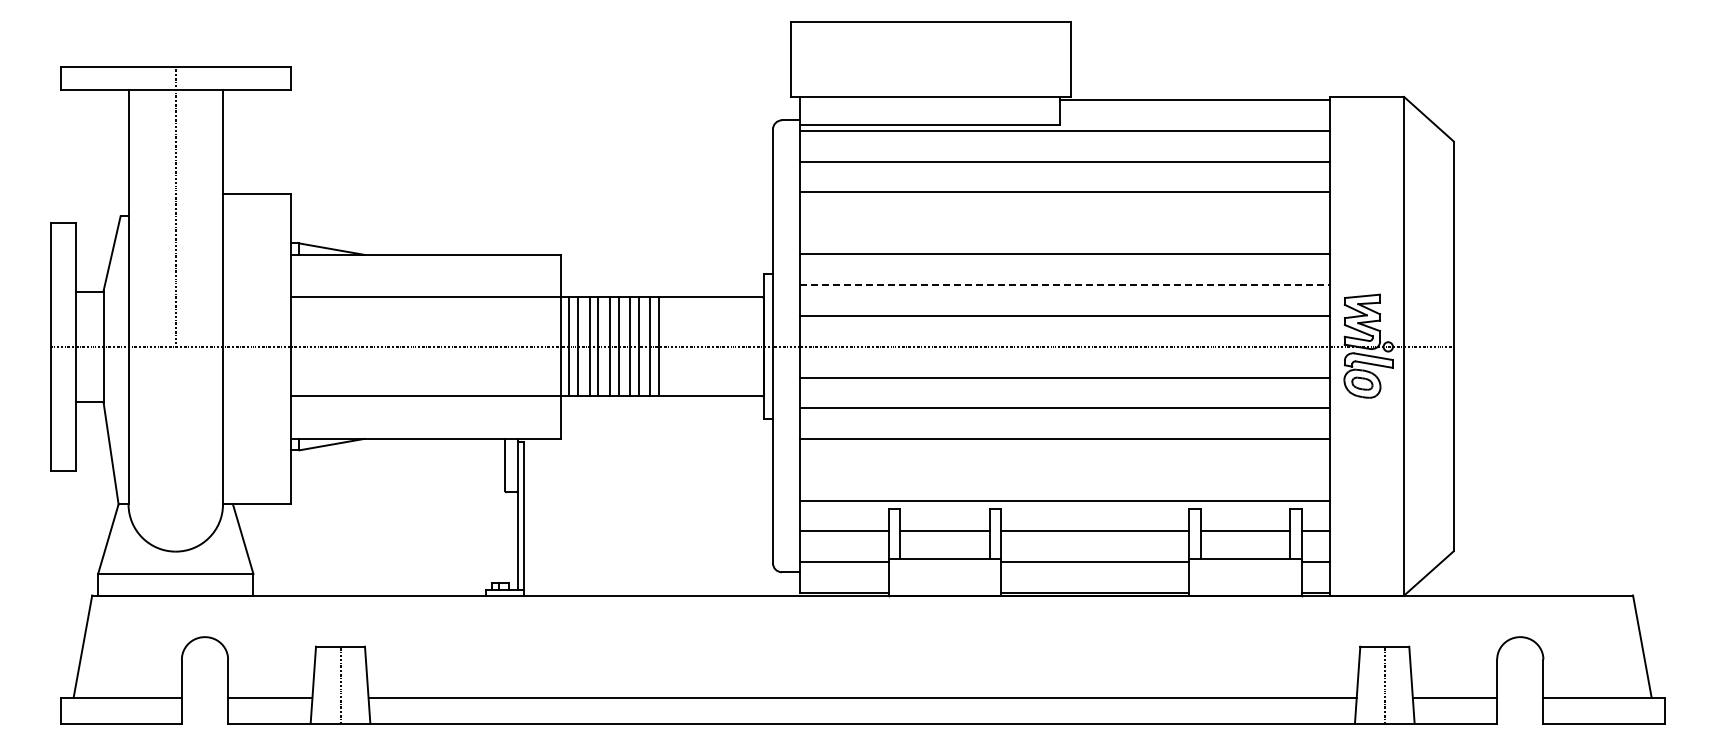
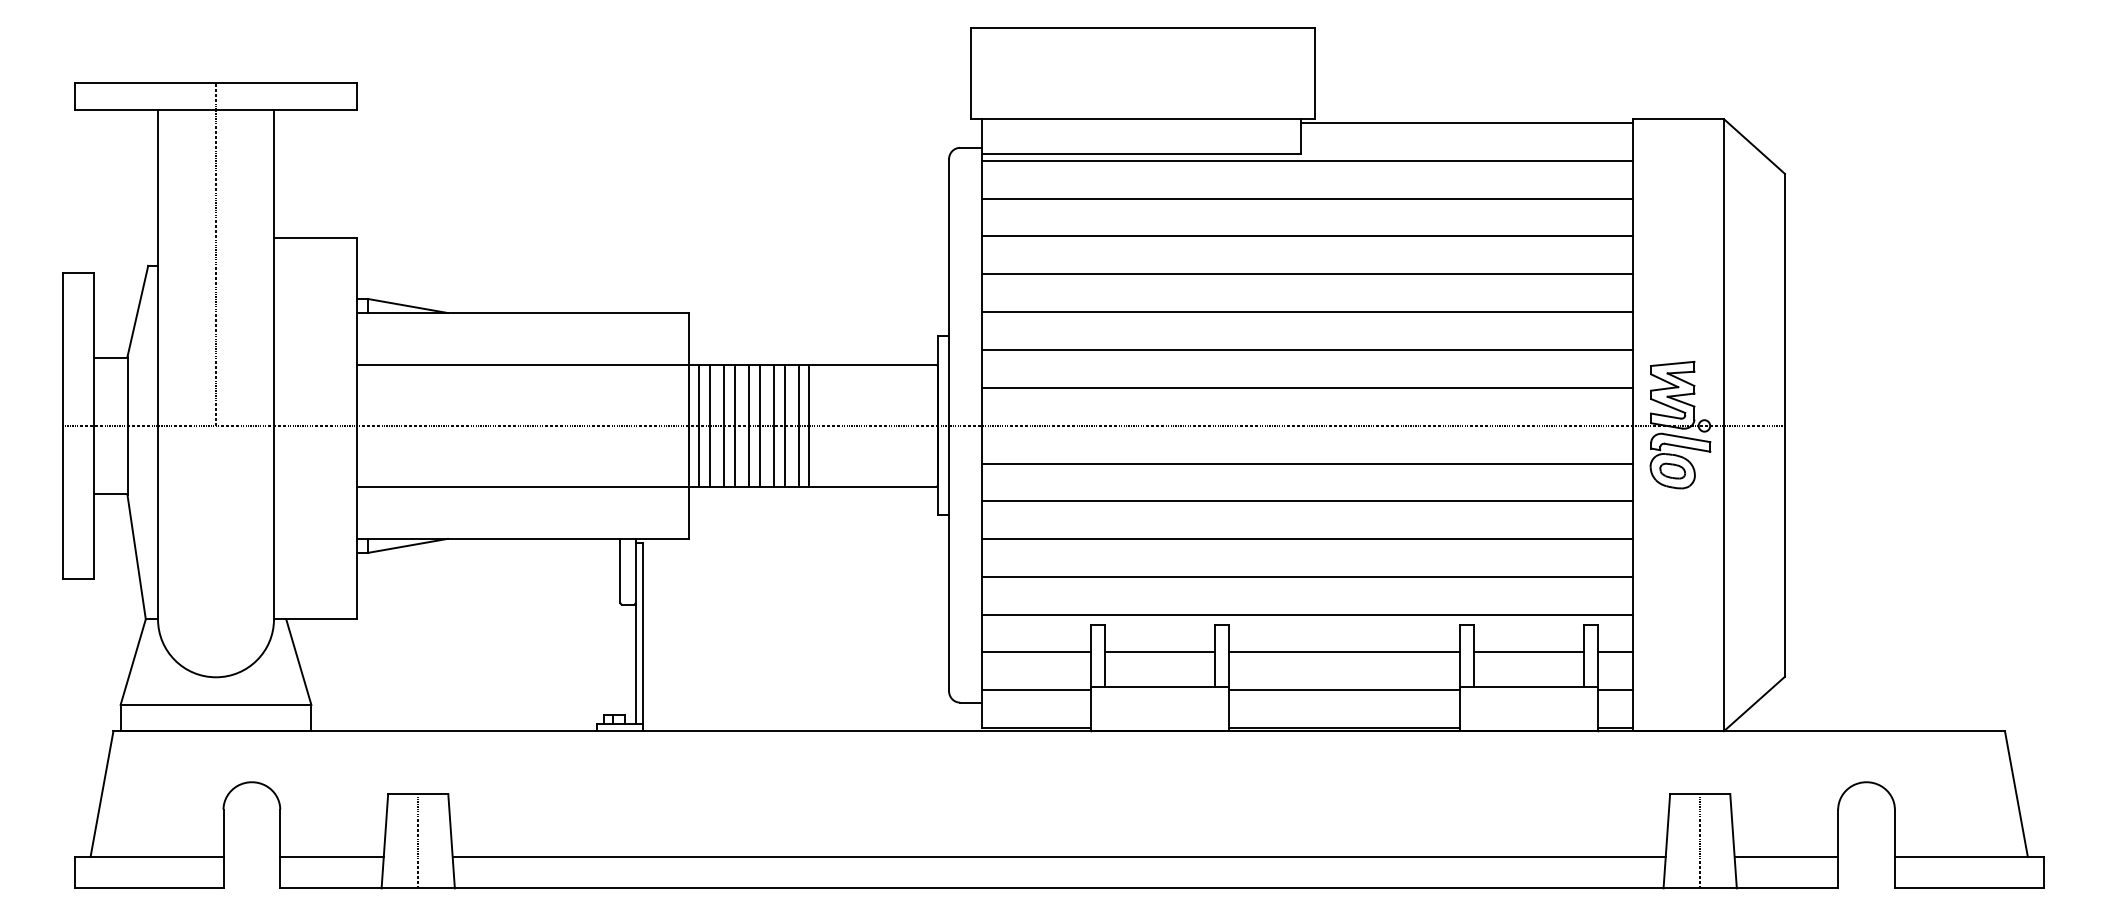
line: (1064, 223) -> (1306, 274), added
line: (1064, 285) -> (1306, 350), dashed -> solid
line: (1064, 469) -> (1306, 576), added

